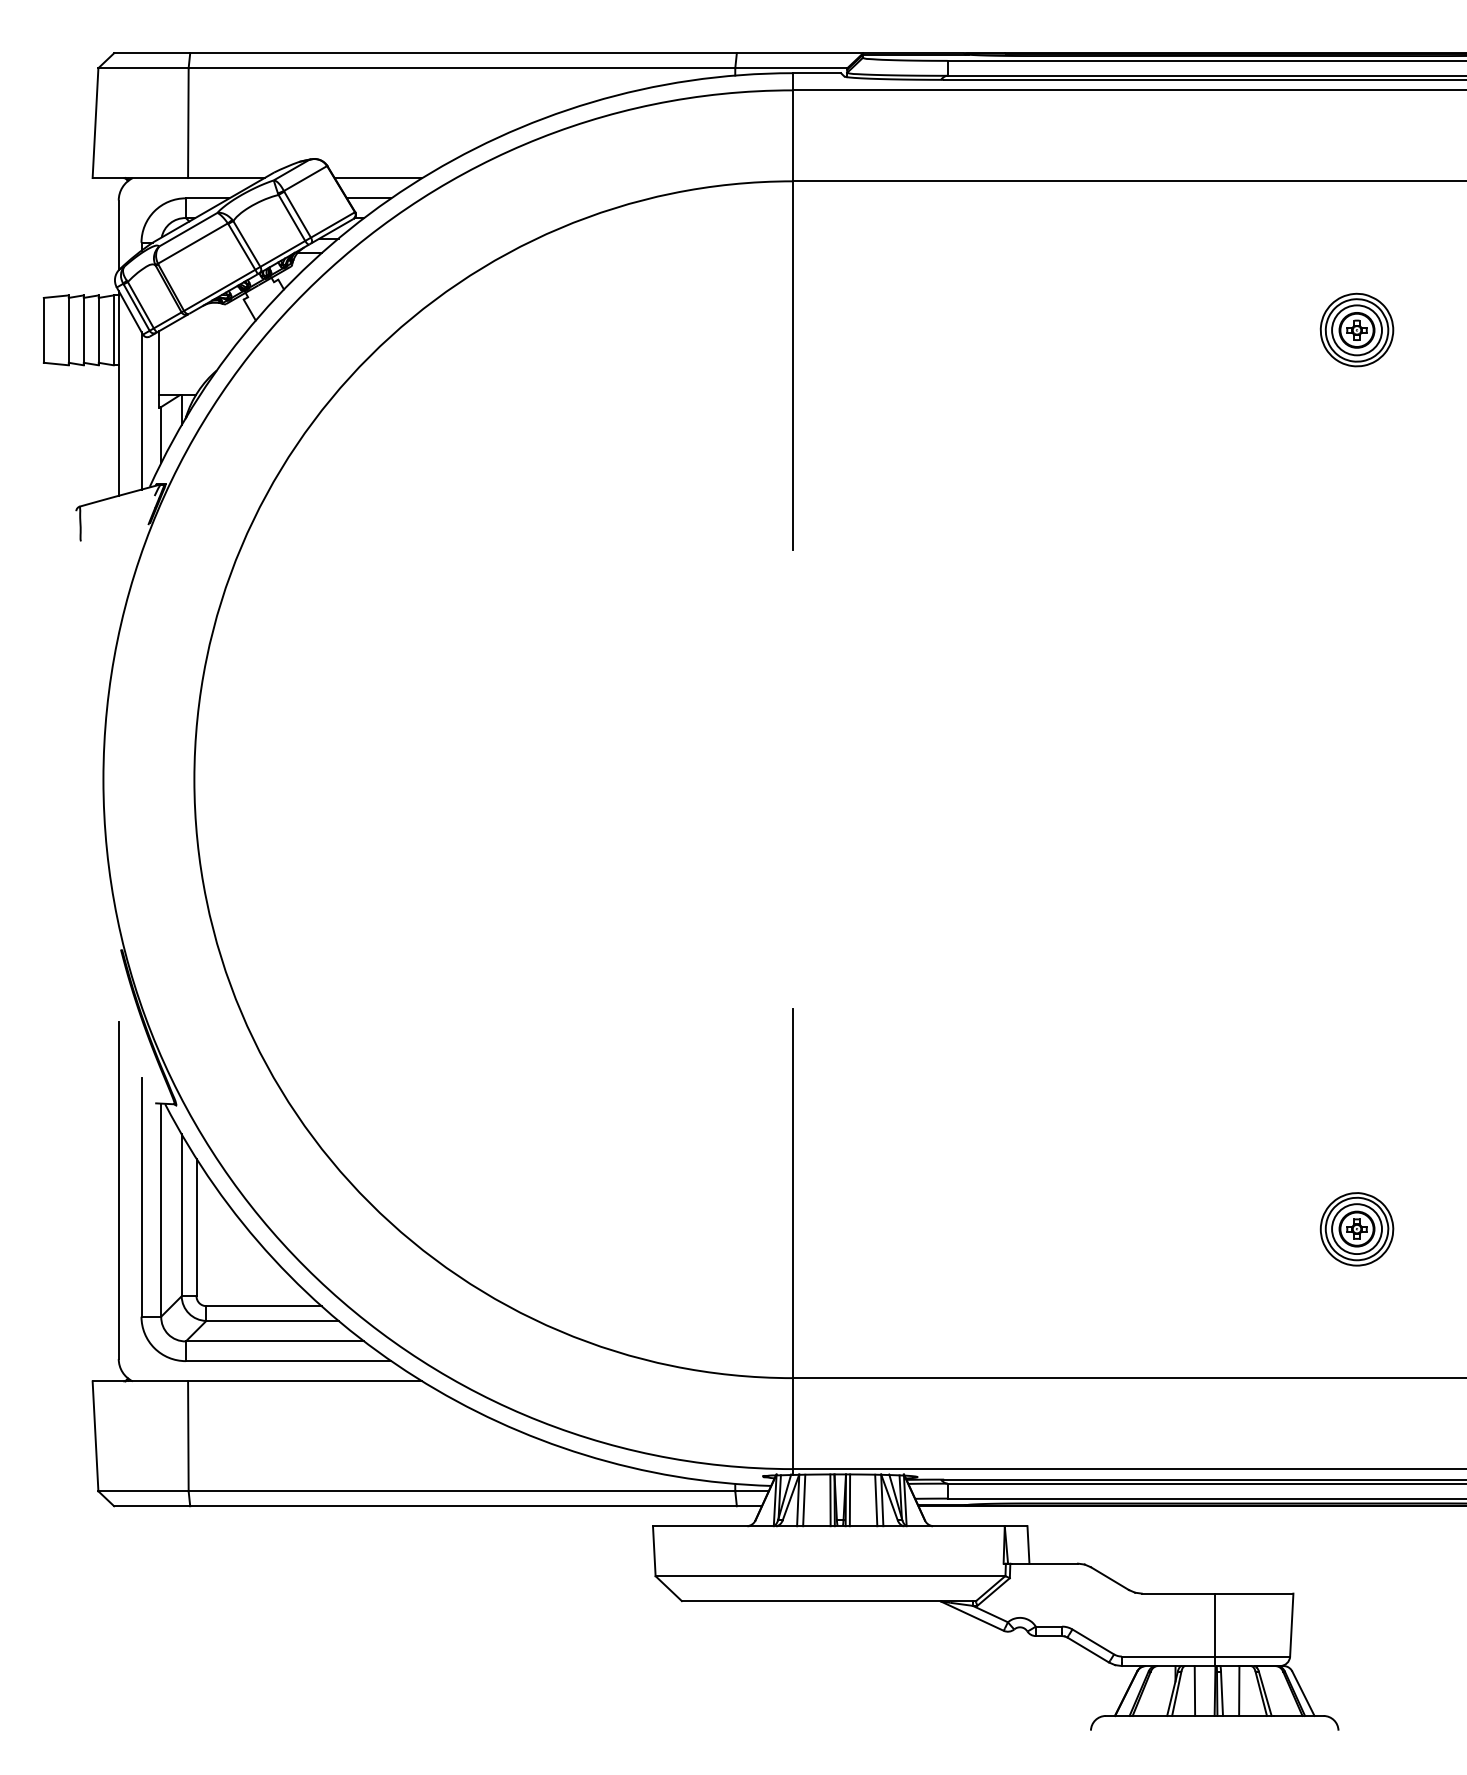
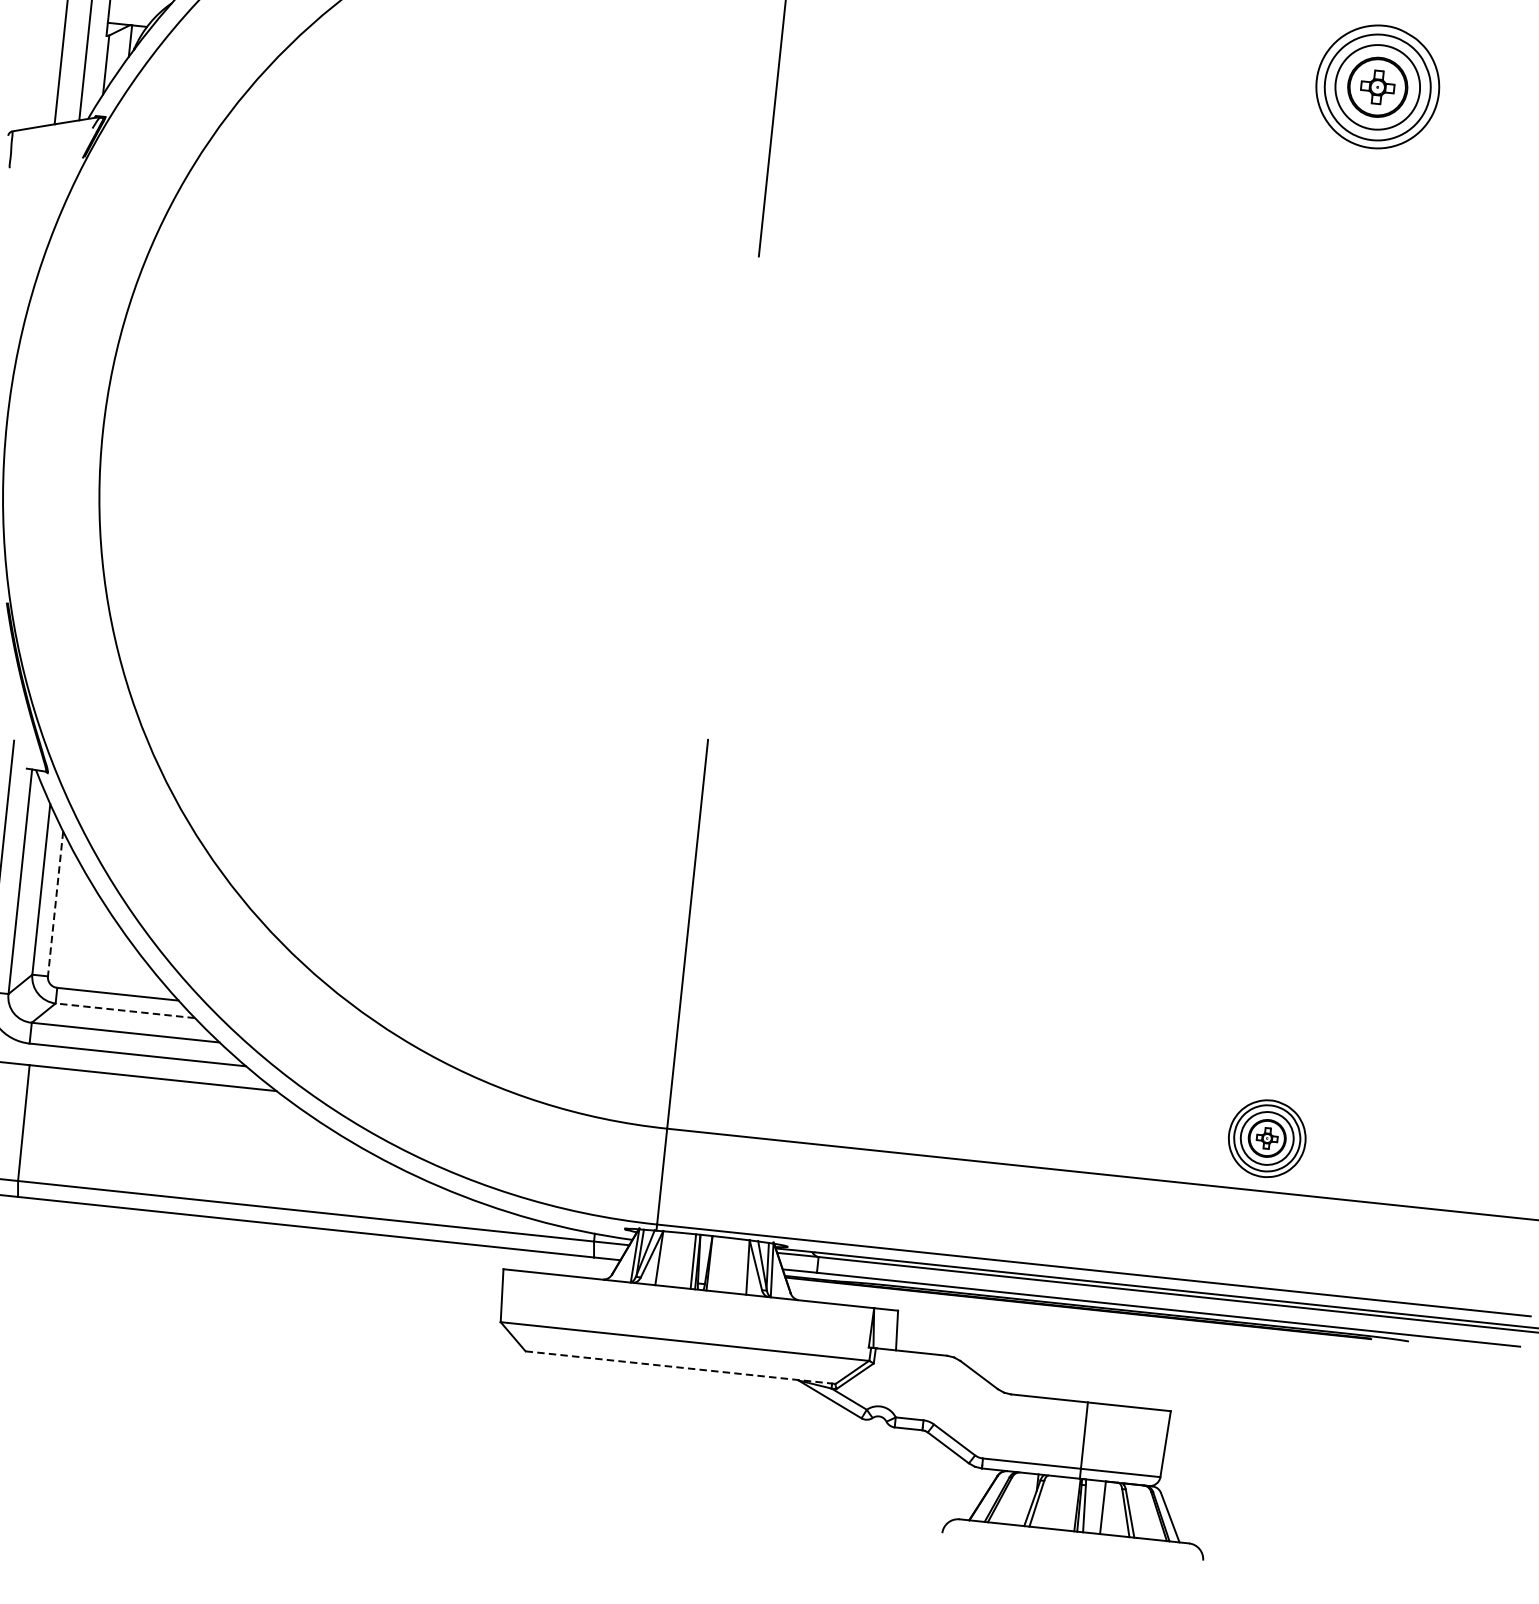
part: (1356, 329) -> (1377, 86), size x1.6
line: (196, 1227) -> (55, 903), solid -> dashed
part: (1356, 1229) -> (1266, 1138), moved
line: (272, 1320) -> (125, 1010), solid -> dashed
line: (804, 1500) -> (665, 1258), removed
line: (849, 1500) -> (713, 1263), removed
line: (876, 1500) -> (741, 1266), removed
line: (828, 1601) -> (680, 1367), solid -> dashed
line: (1194, 1690) -> (1055, 1502), removed

